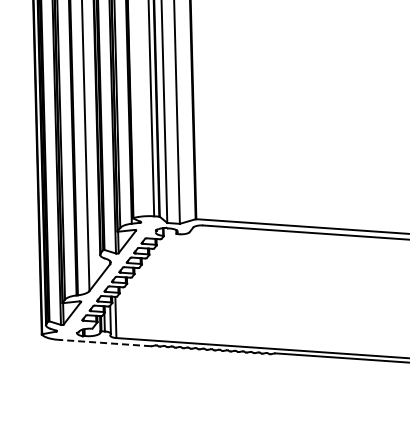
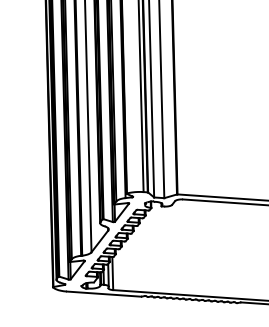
line: (104, 343) -> (103, 294), dashed -> solid

